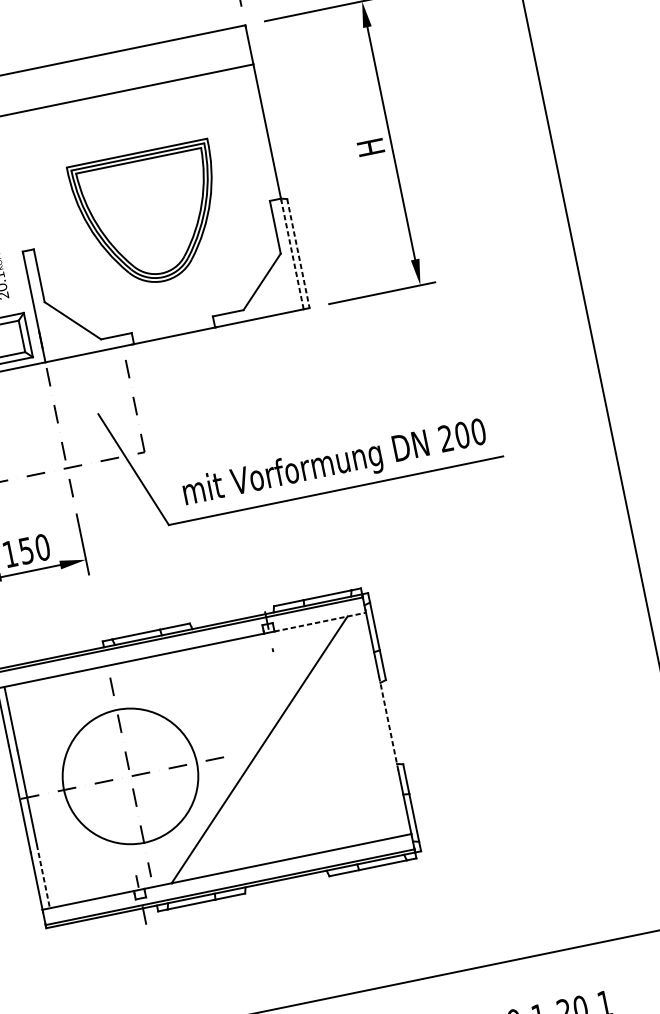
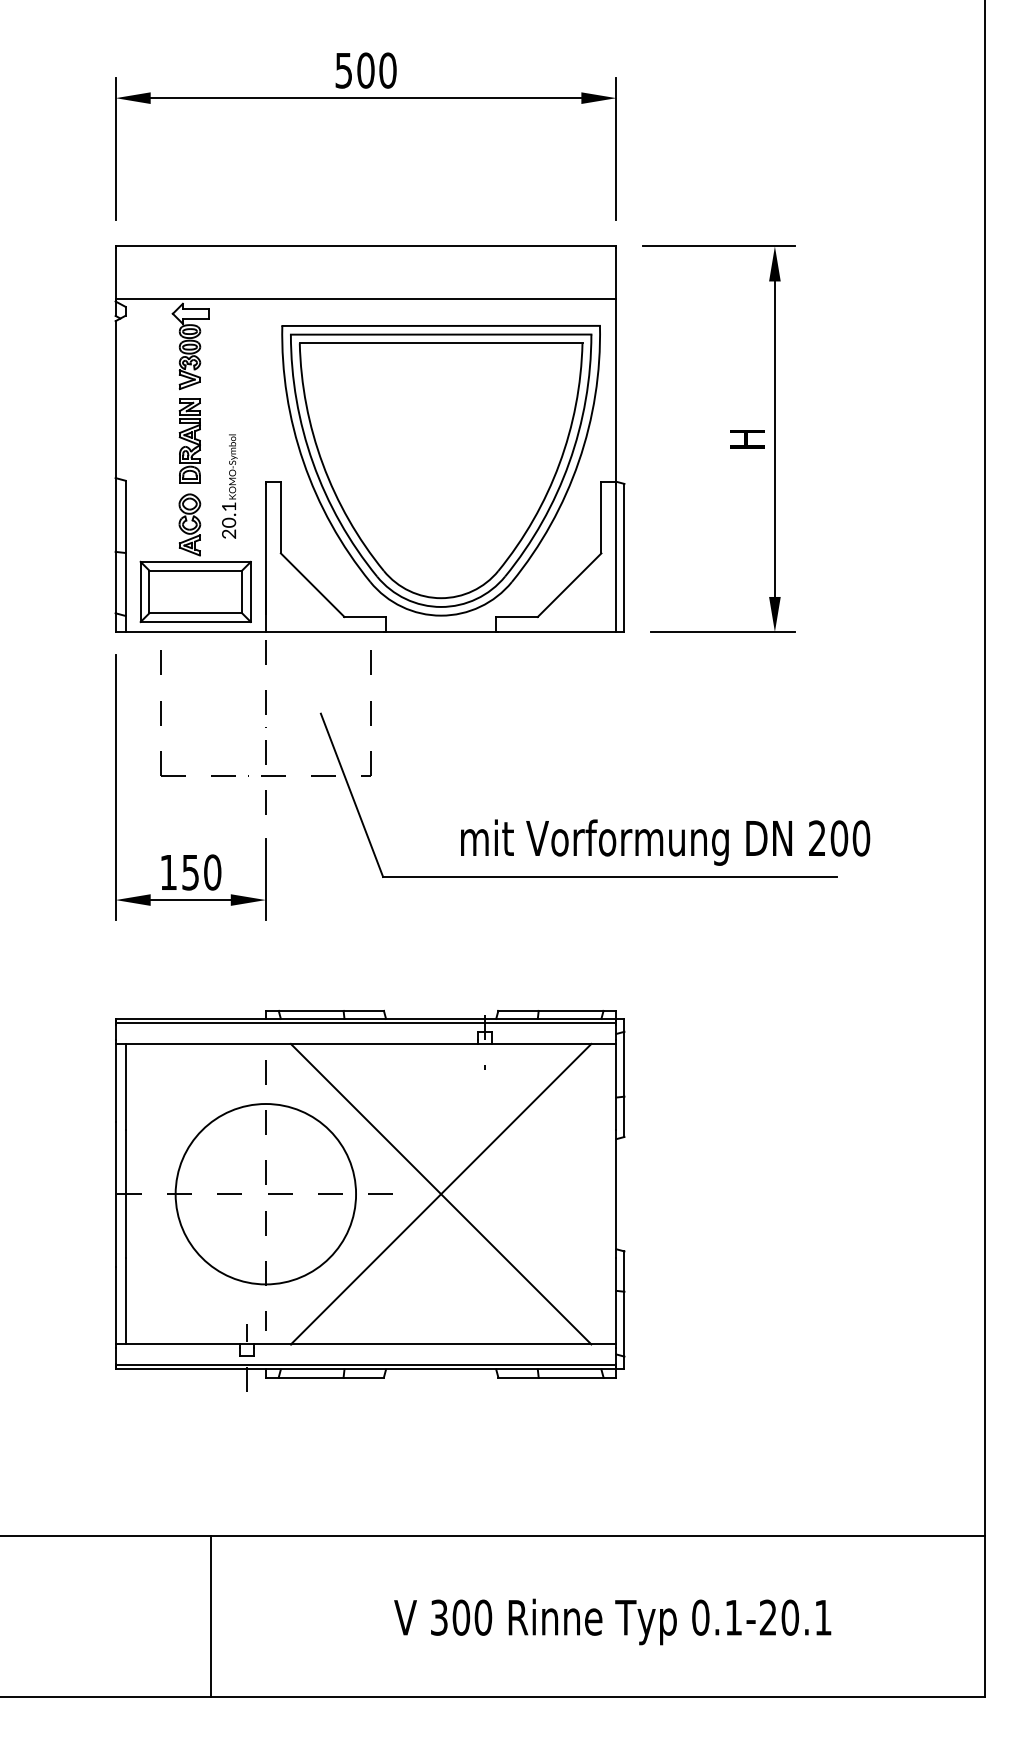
part: (149, 216) -> (440, 470), size x1.67
line: (298, 253) -> (624, 558), dashed -> solid
line: (292, 254) -> (616, 557), dashed -> solid
text: (334, 464) -> (665, 842), moved
line: (320, 621) -> (554, 1043), dashed -> solid
line: (388, 722) -> (616, 1193), dashed -> solid
line: (259, 749) -> (440, 1193), added
line: (43, 876) -> (125, 1301), dashed -> solid

